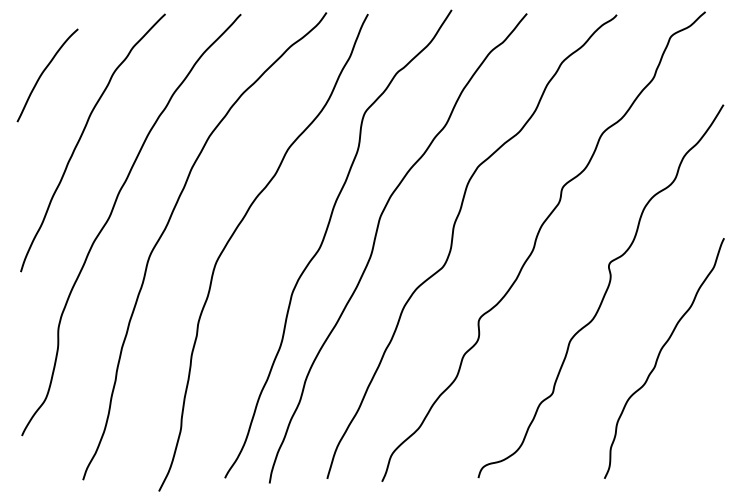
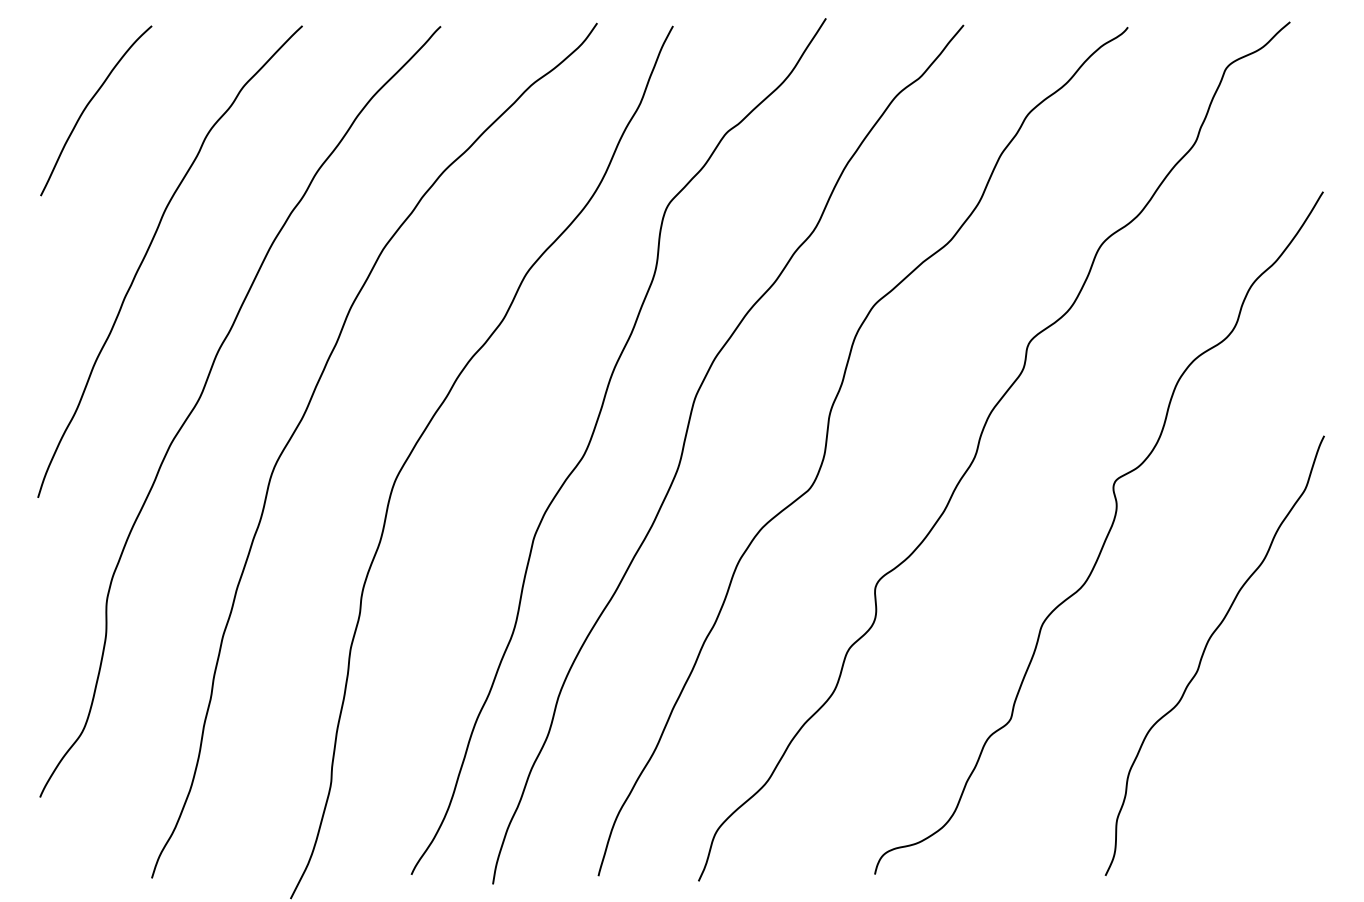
curve: (43, 73) -> (88, 107), moved

